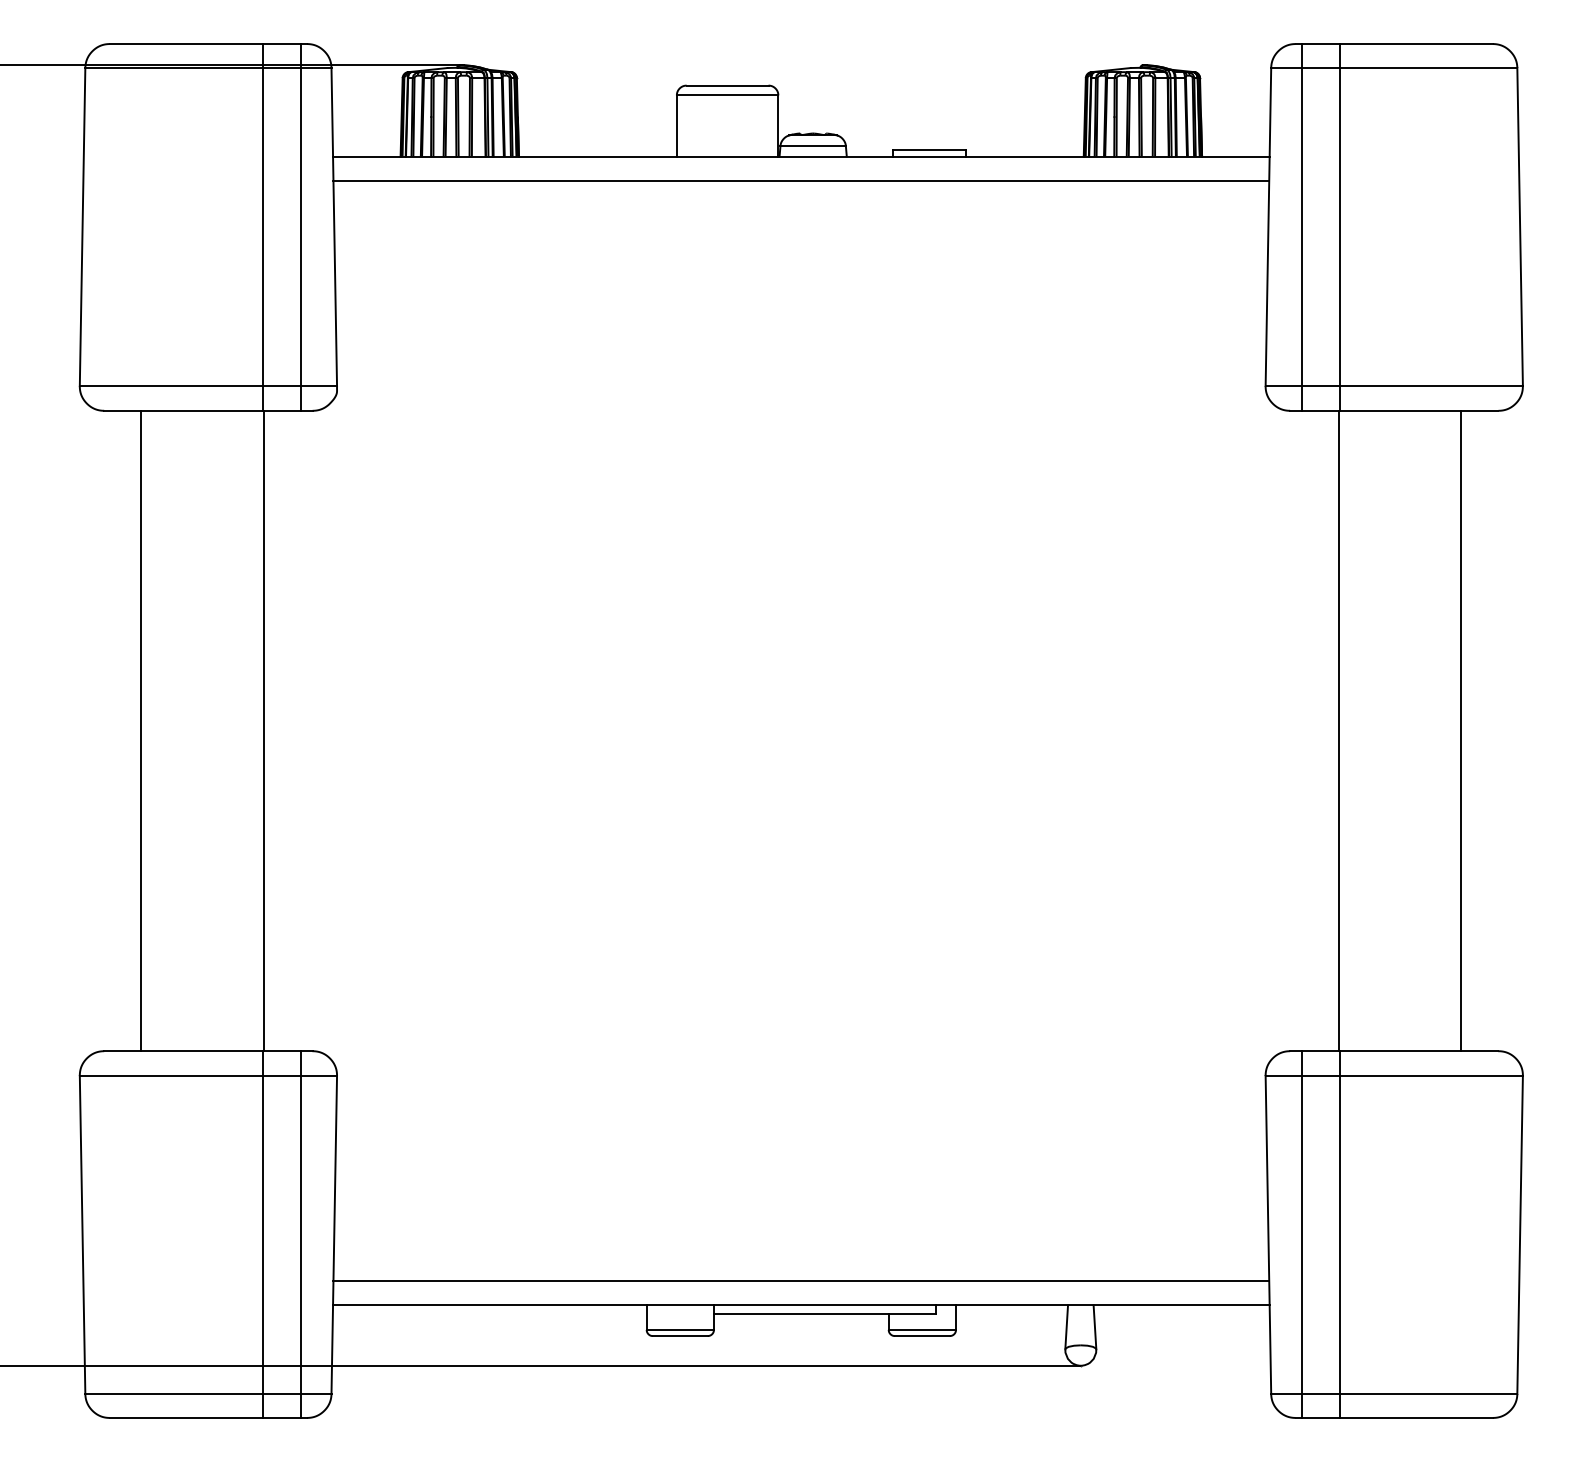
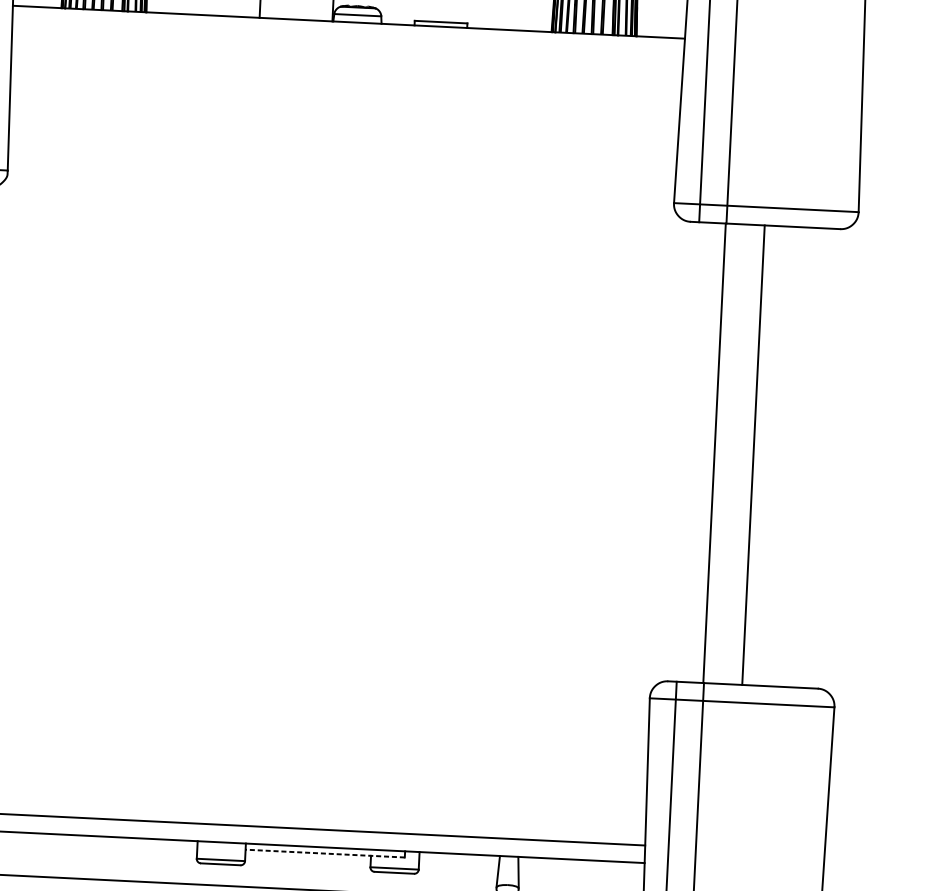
line: (801, 180) -> (348, 39), removed
line: (1461, 730) -> (753, 454), moved
line: (824, 1314) -> (324, 853), solid -> dashed

